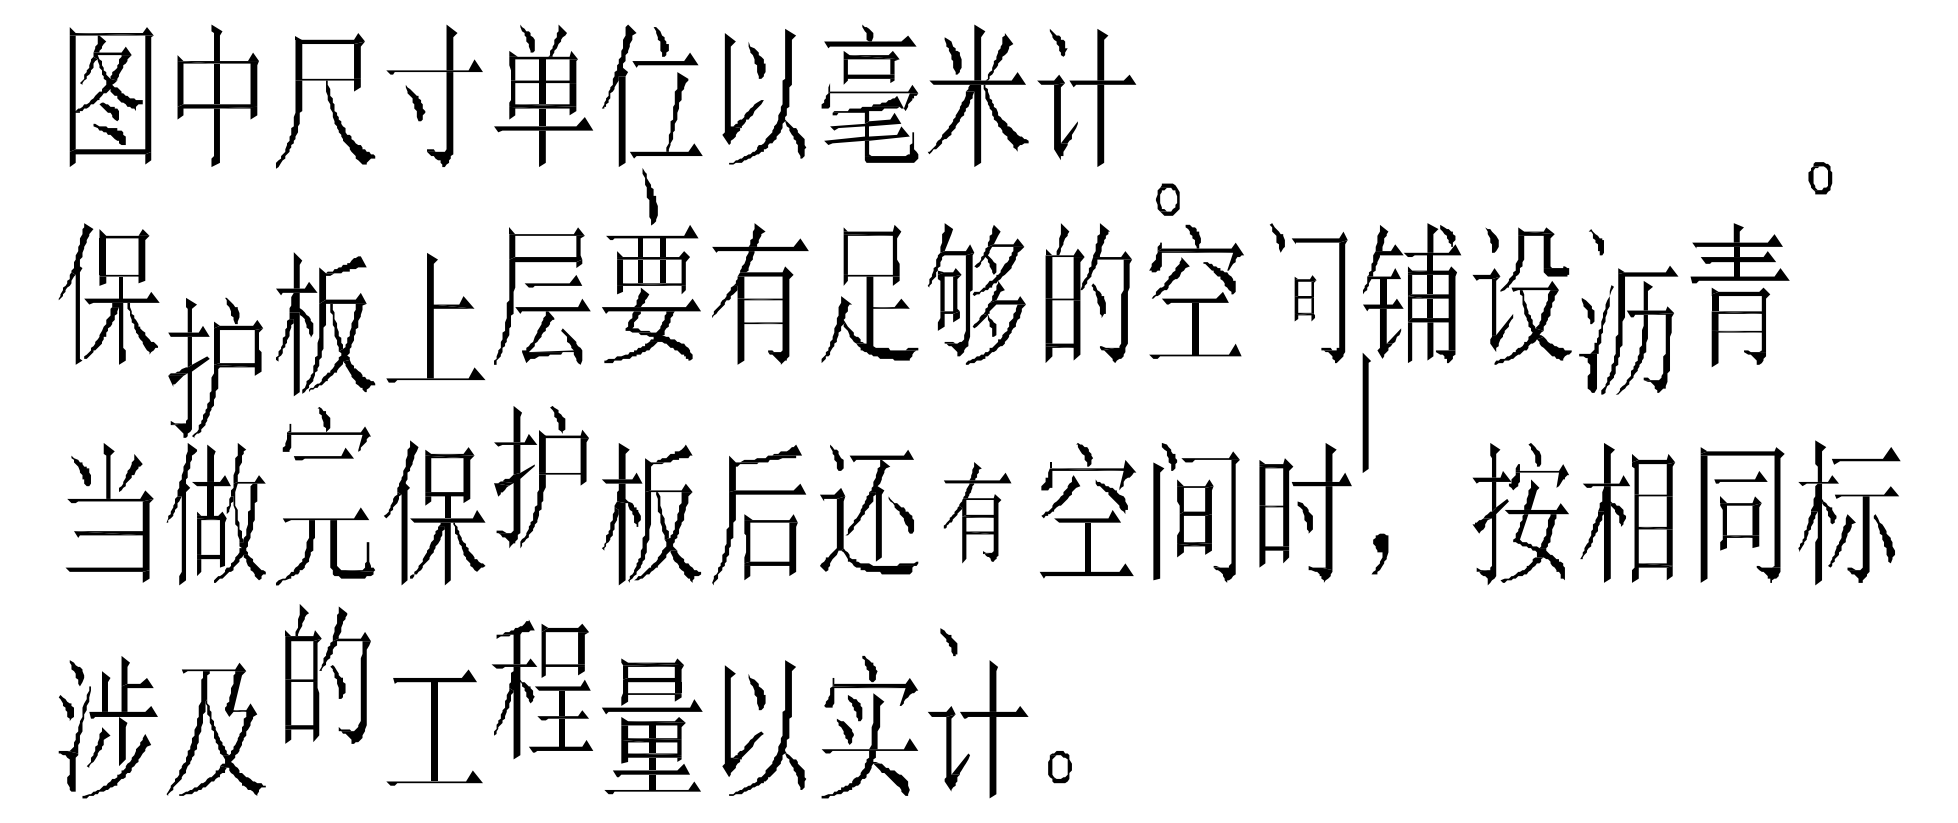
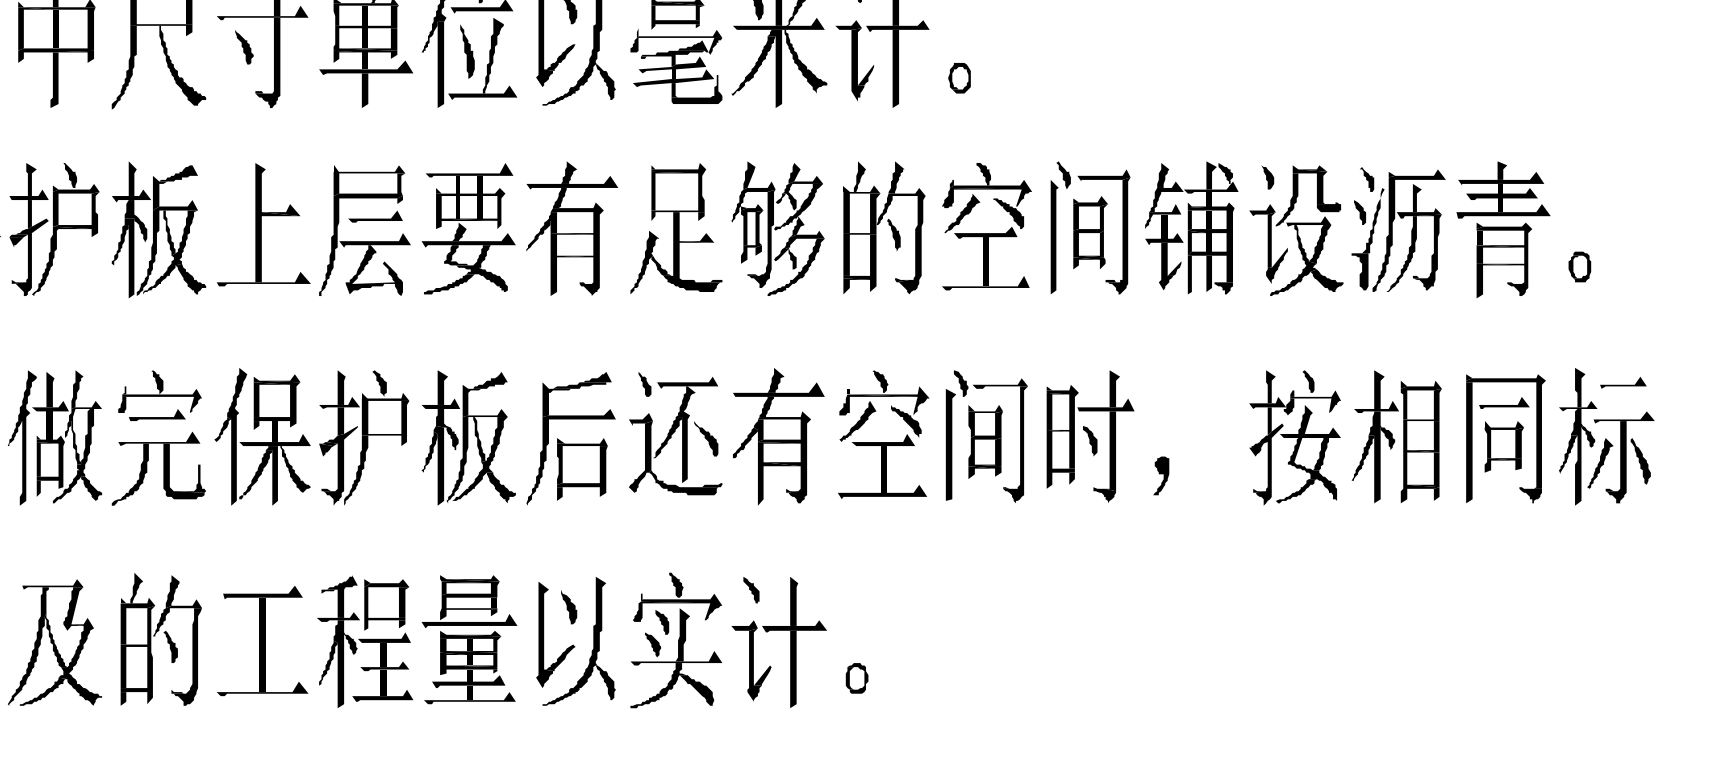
part: (1820, 178) -> (1580, 267), moved
part: (649, 196) -> (466, 51), moved
part: (1167, 199) -> (959, 78), moved
part: (1305, 298) -> (1090, 232), size x1.67
part: (435, 317) -> (263, 224), moved
part: (325, 323) -> (158, 229), moved
part: (1628, 330) -> (1398, 231), moved
part: (215, 367) -> (54, 229), moved
part: (1366, 412) -> (1054, 236), moved
part: (326, 433) -> (159, 395), moved
part: (1865, 456) -> (1622, 383), size x0.71
part: (541, 476) -> (364, 437), moved
part: (977, 512) -> (778, 436), size x1.43
part: (948, 642) -> (751, 590), moved
part: (327, 673) -> (160, 638), moved
part: (542, 689) -> (365, 641), moved

